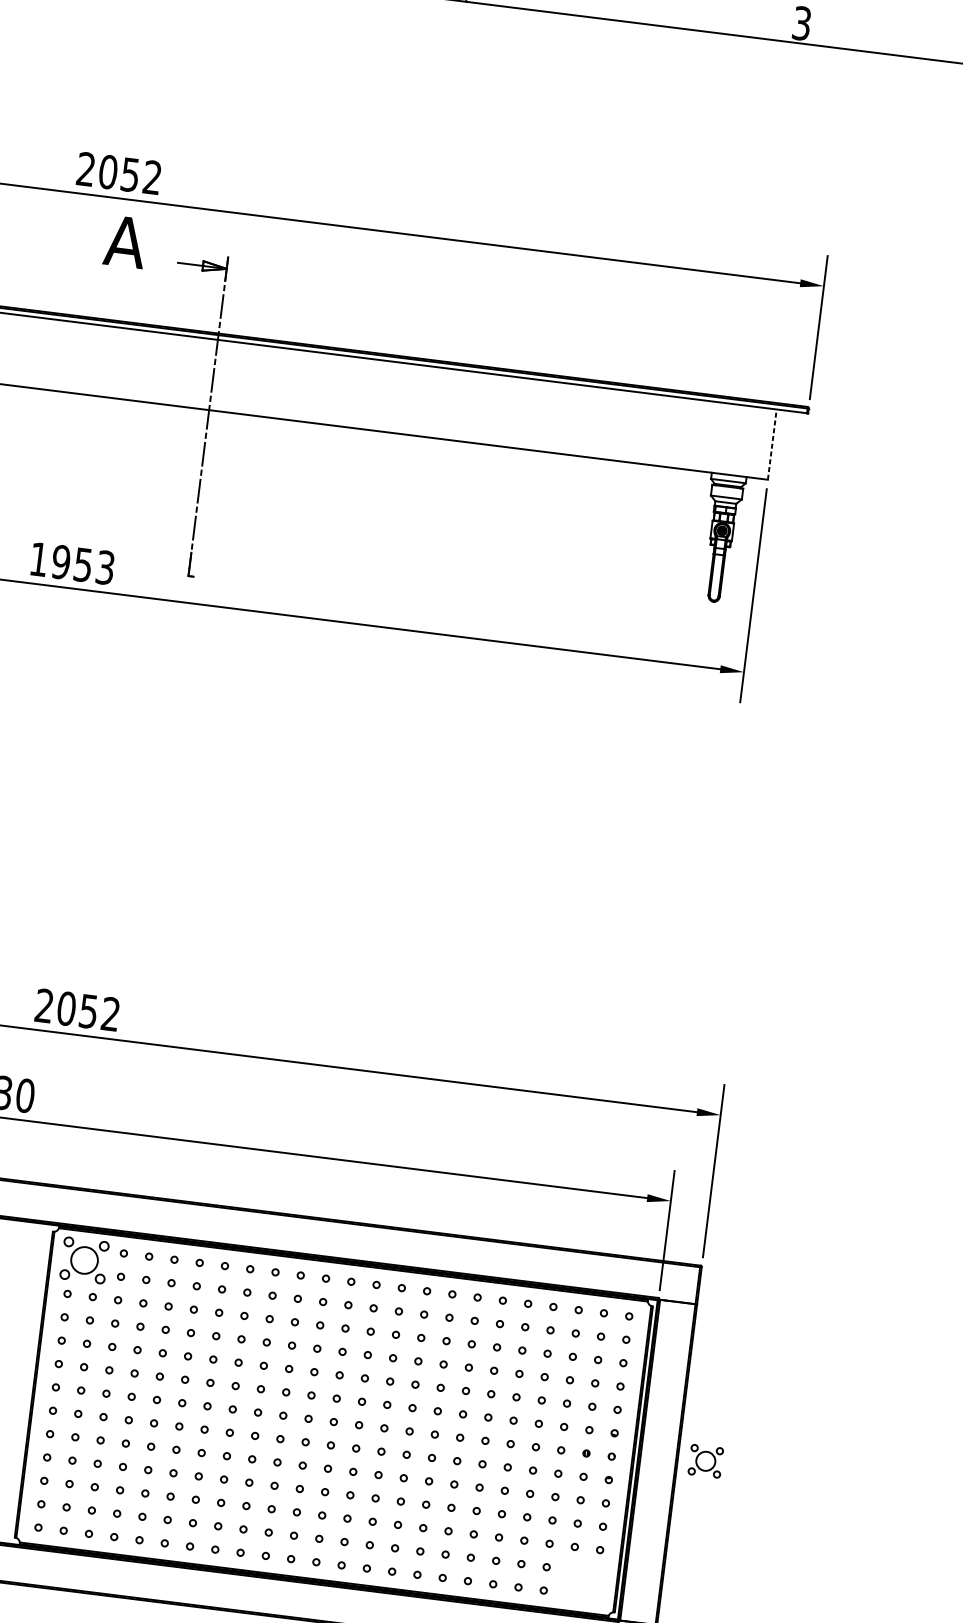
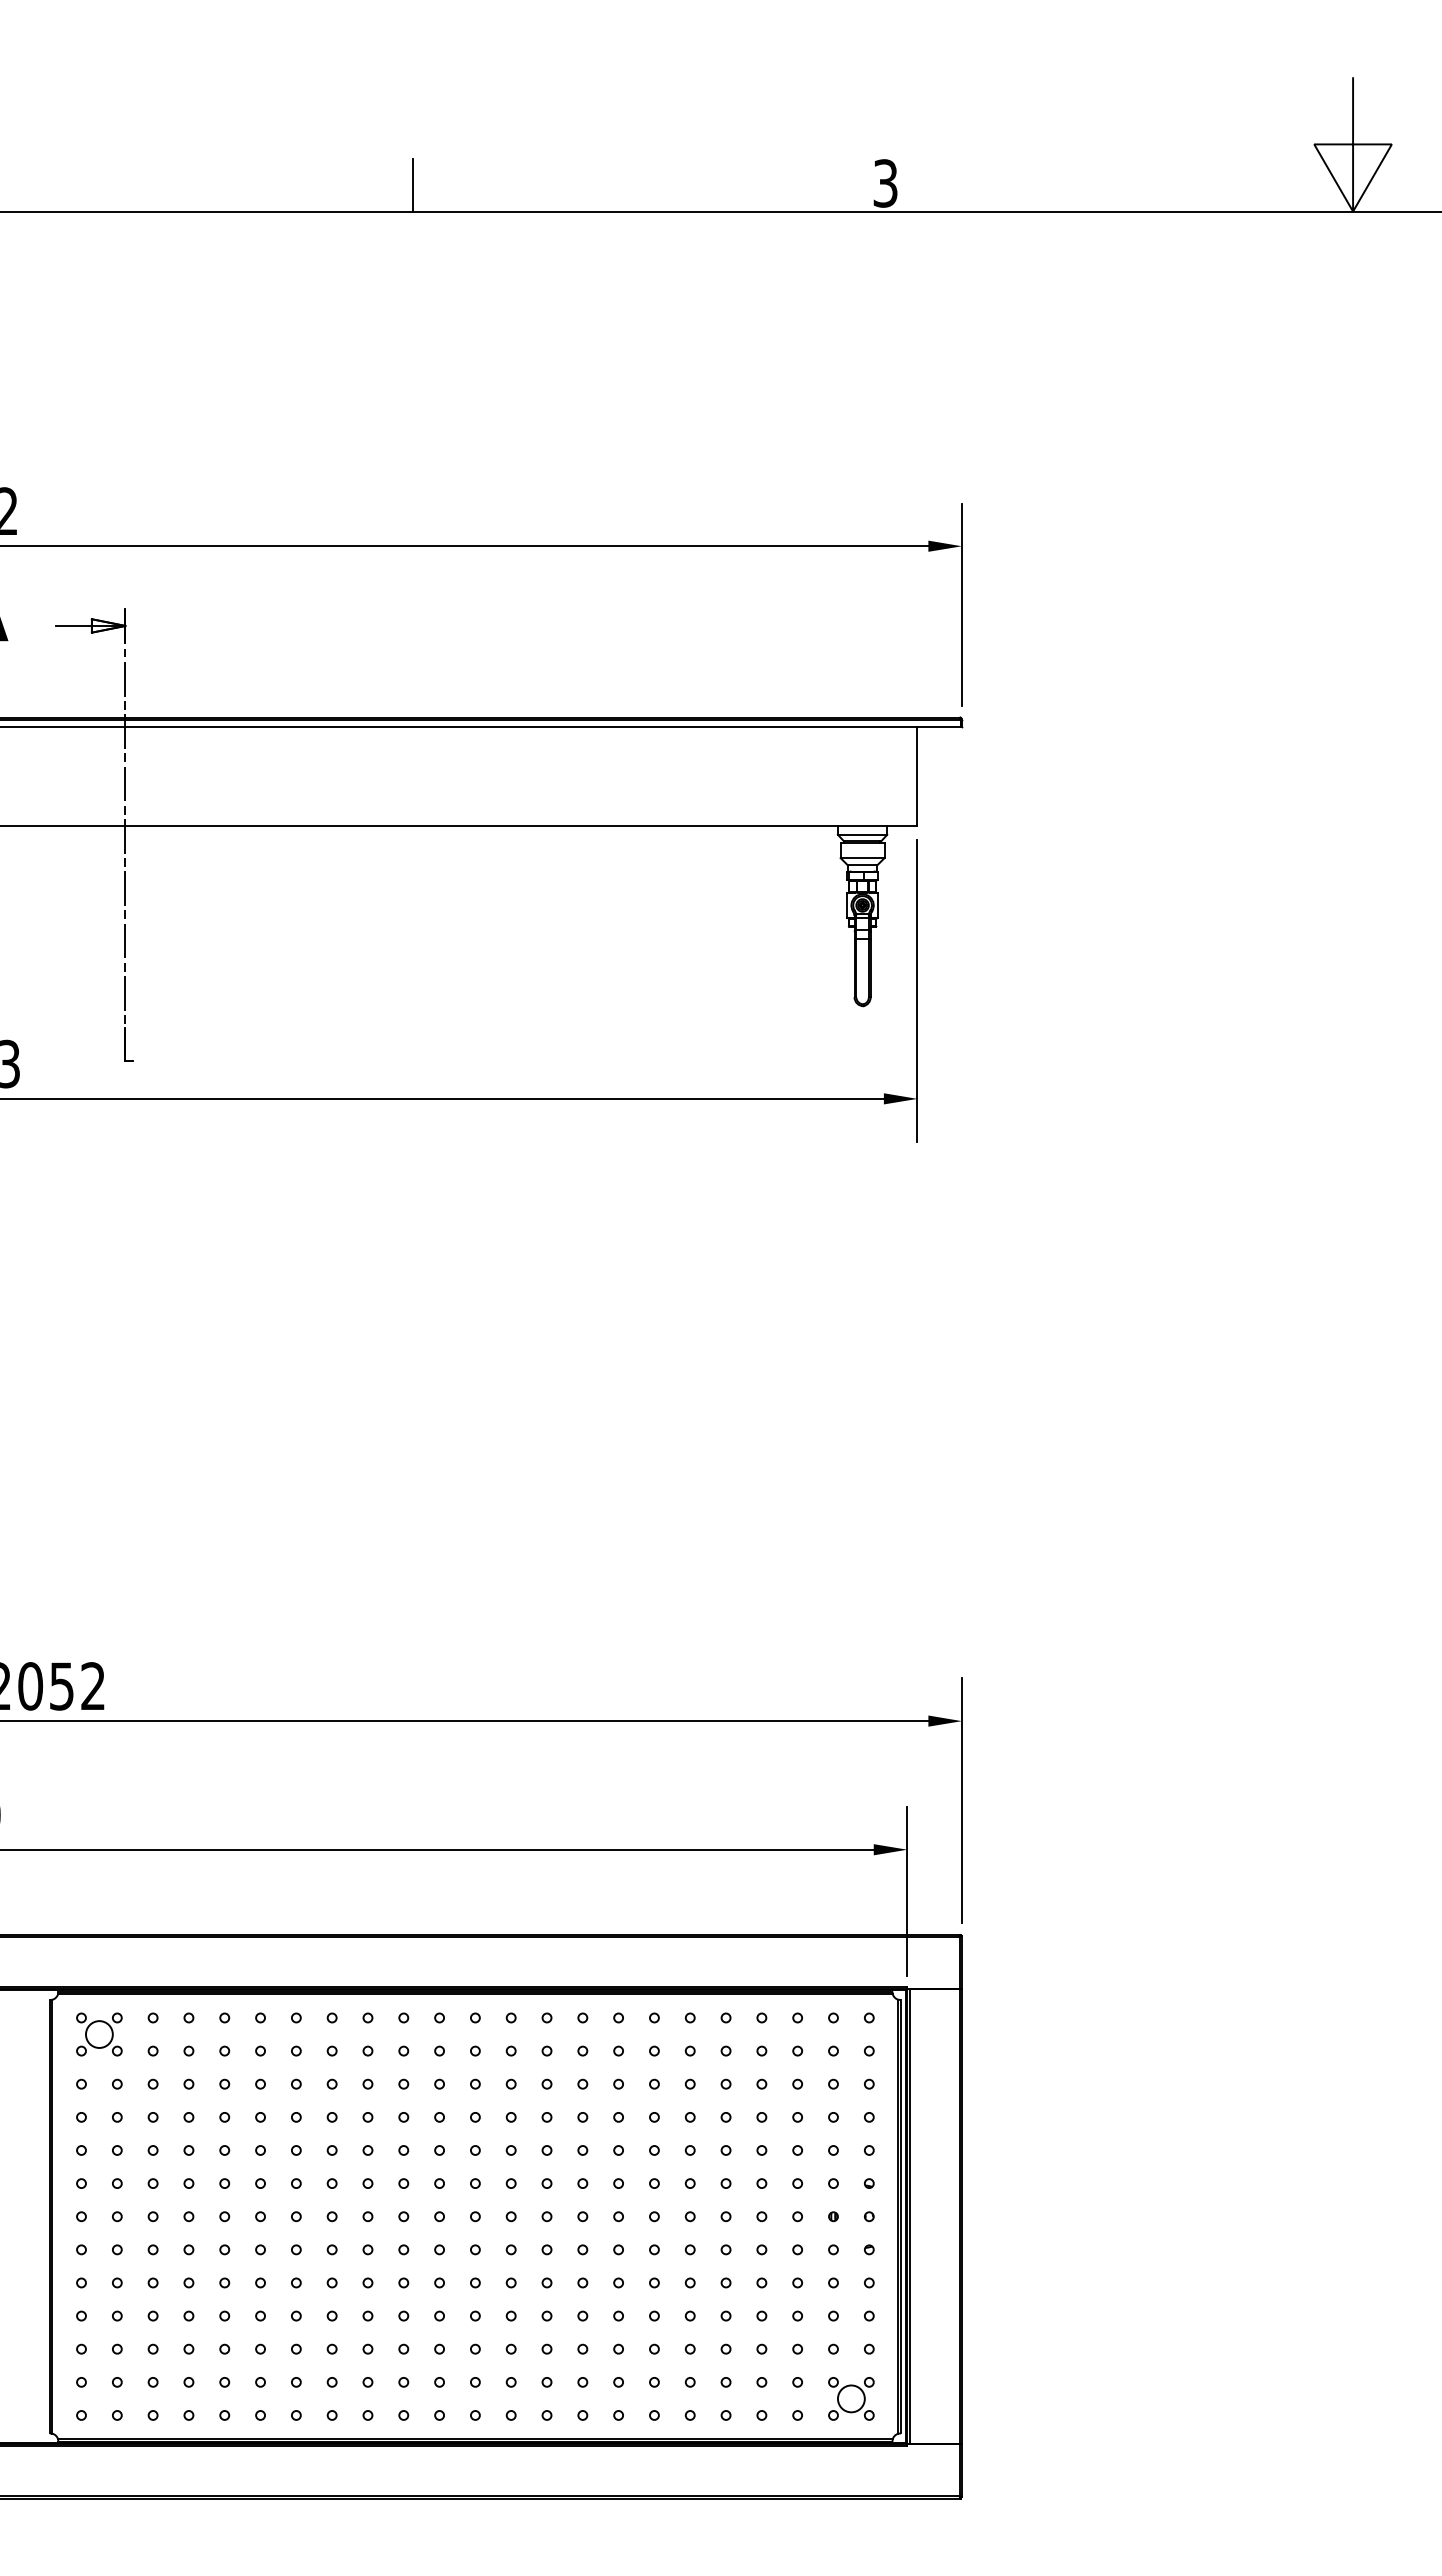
line: (772, 444) -> (917, 776), dashed -> solid
part: (84, 1260) -> (99, 2034), size x0.71
part: (705, 1461) -> (851, 2398), moved

